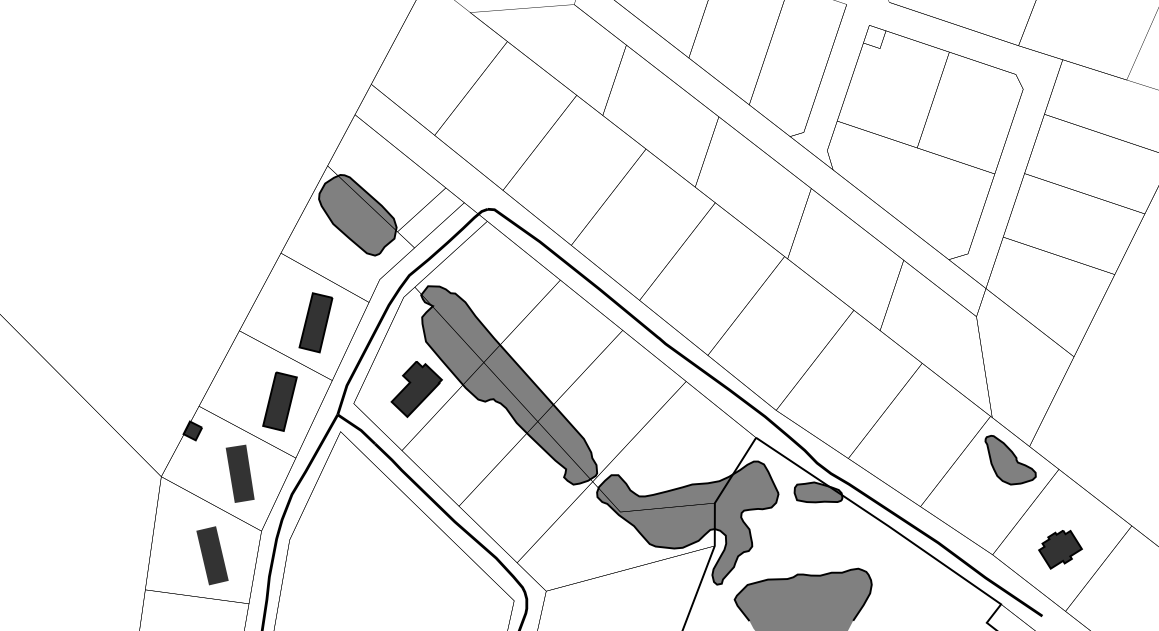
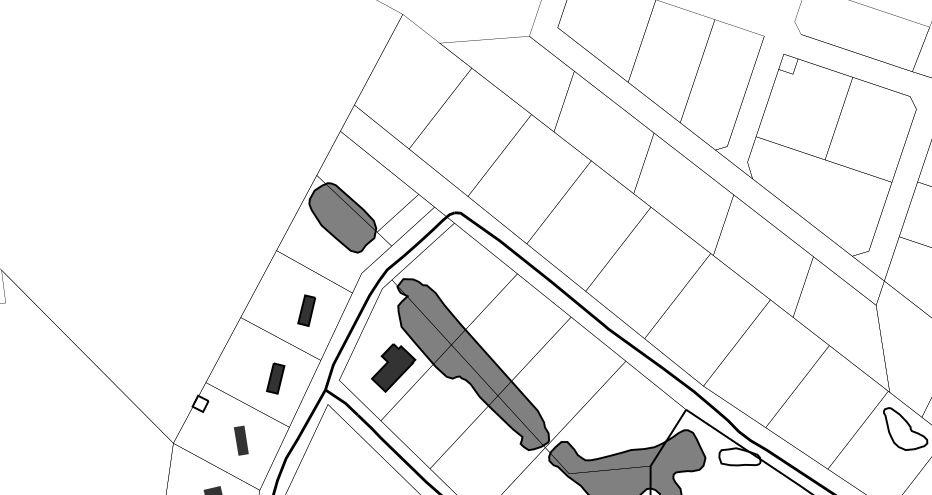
part: (315, 322) -> (306, 310), size x0.6
part: (279, 401) -> (275, 378), size x0.6
fill: (192, 430) -> (200, 403), removed
fill: (1010, 459) -> (905, 428), removed
part: (239, 473) -> (240, 440), size x0.6
fill: (818, 492) -> (739, 456), removed

